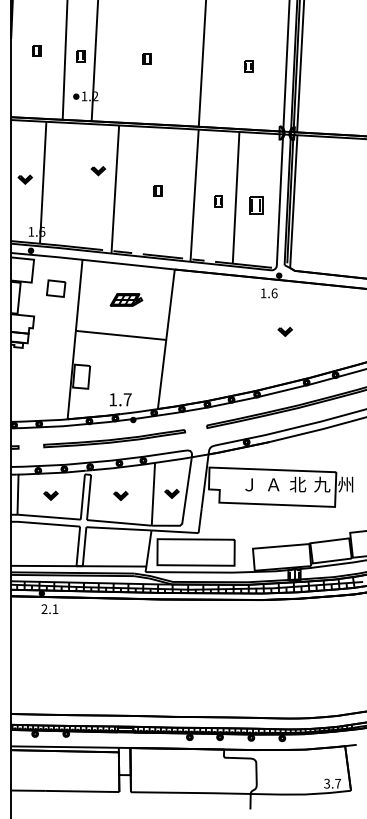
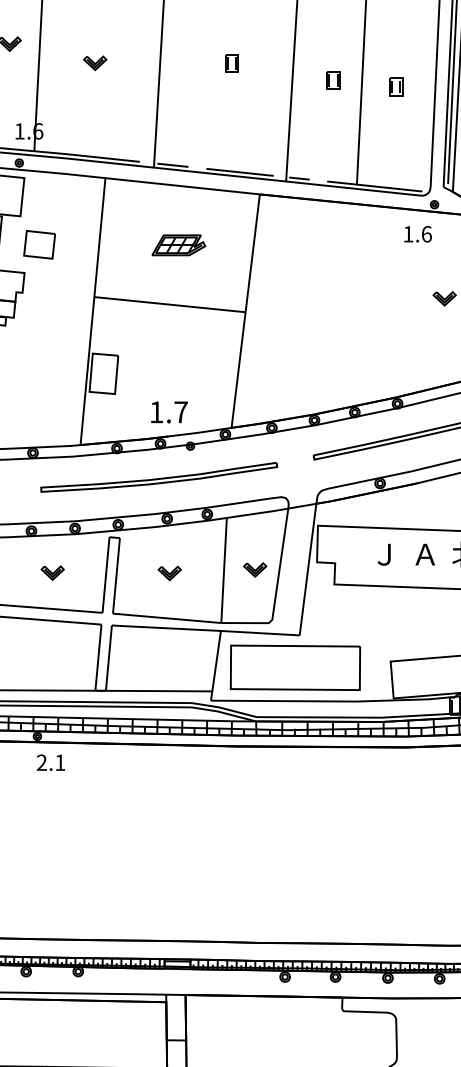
part: (97, 171) -> (93, 63), moved
part: (255, 204) -> (394, 85), size x0.62
part: (56, 288) -> (40, 244), moved

